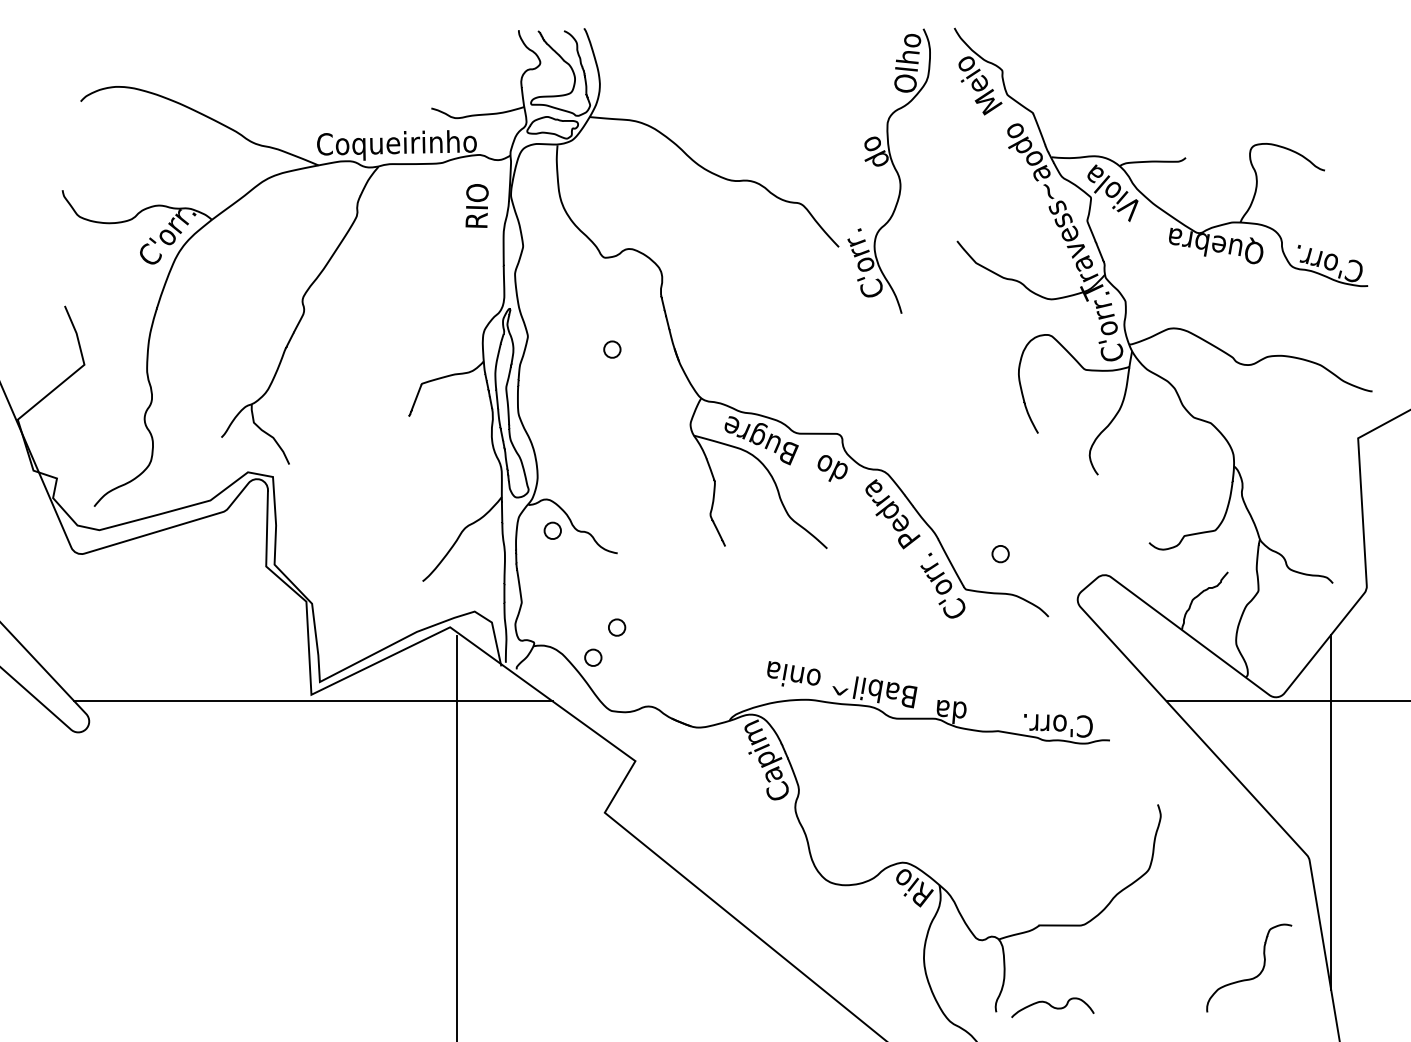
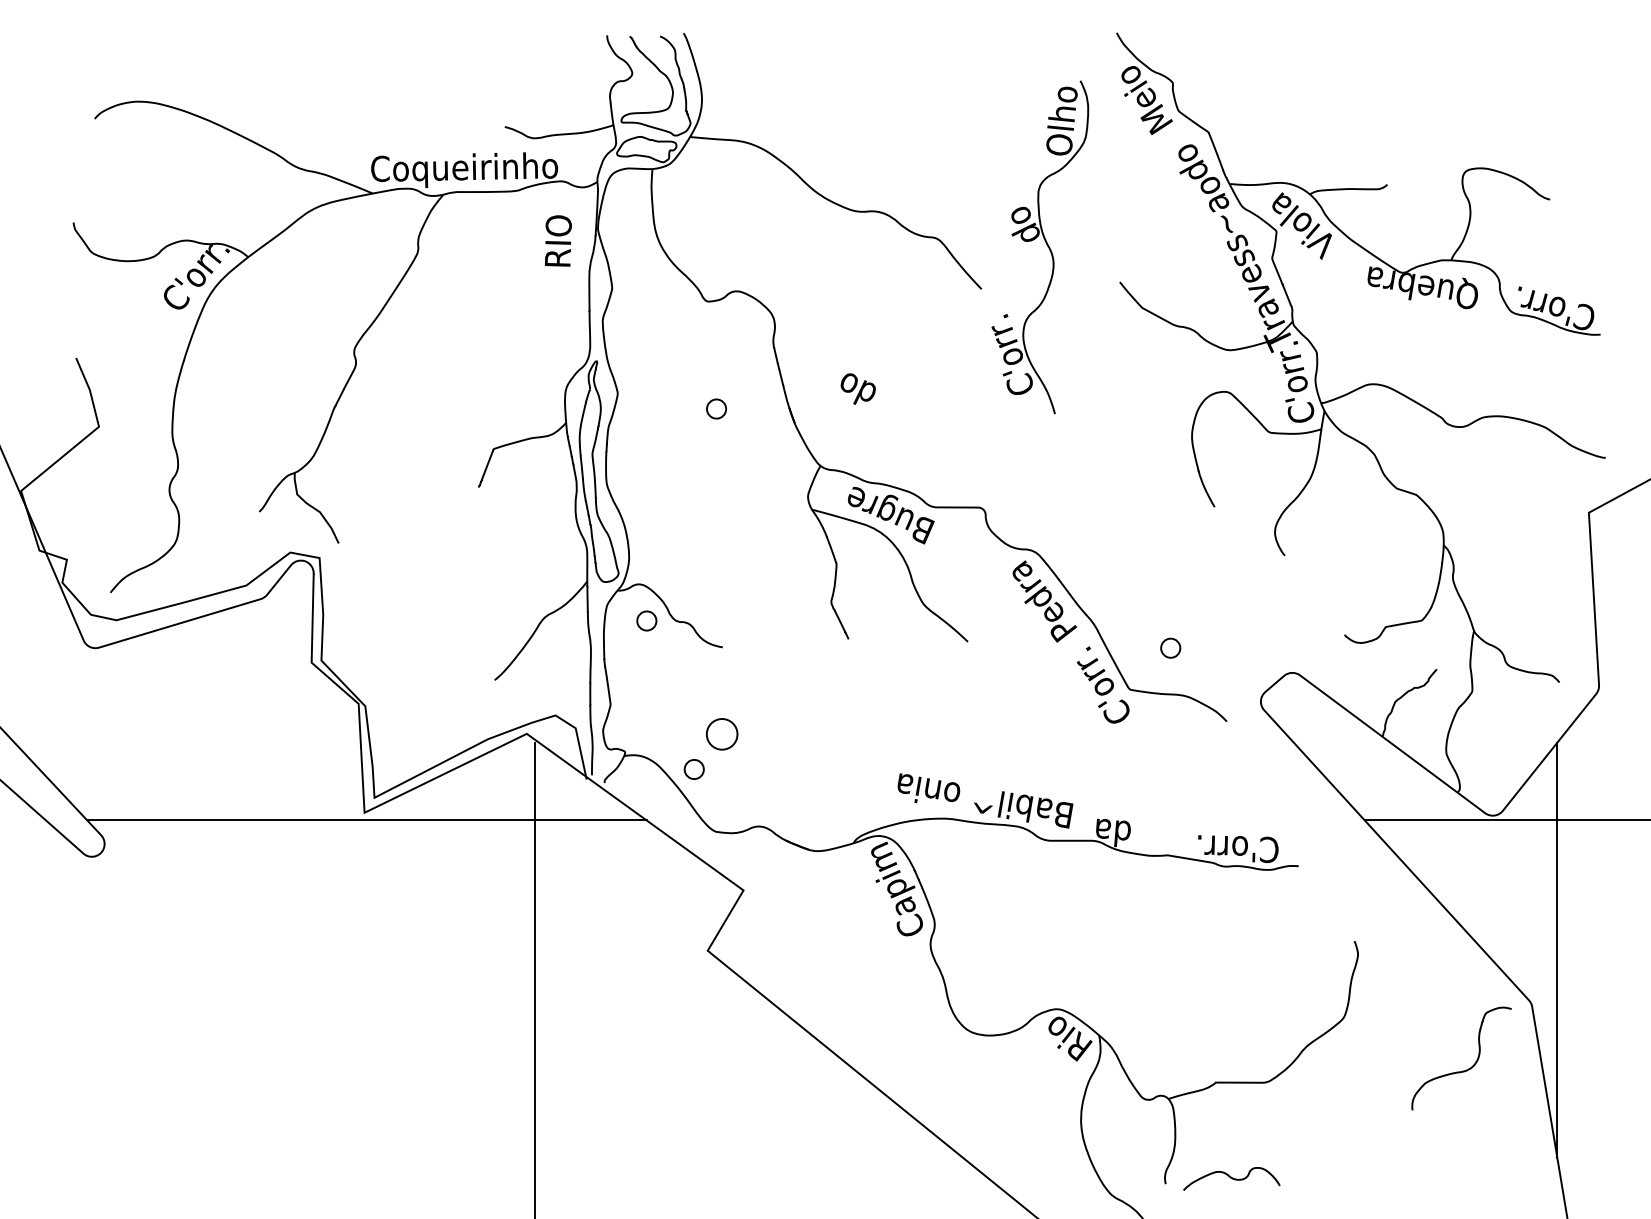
part: (894, 169) -> (1046, 245), moved
text: (832, 467) -> (857, 388), moved
part: (616, 627) -> (721, 733), size x1.6
curve: (1250, 978) -> (1462, 1070), moved

